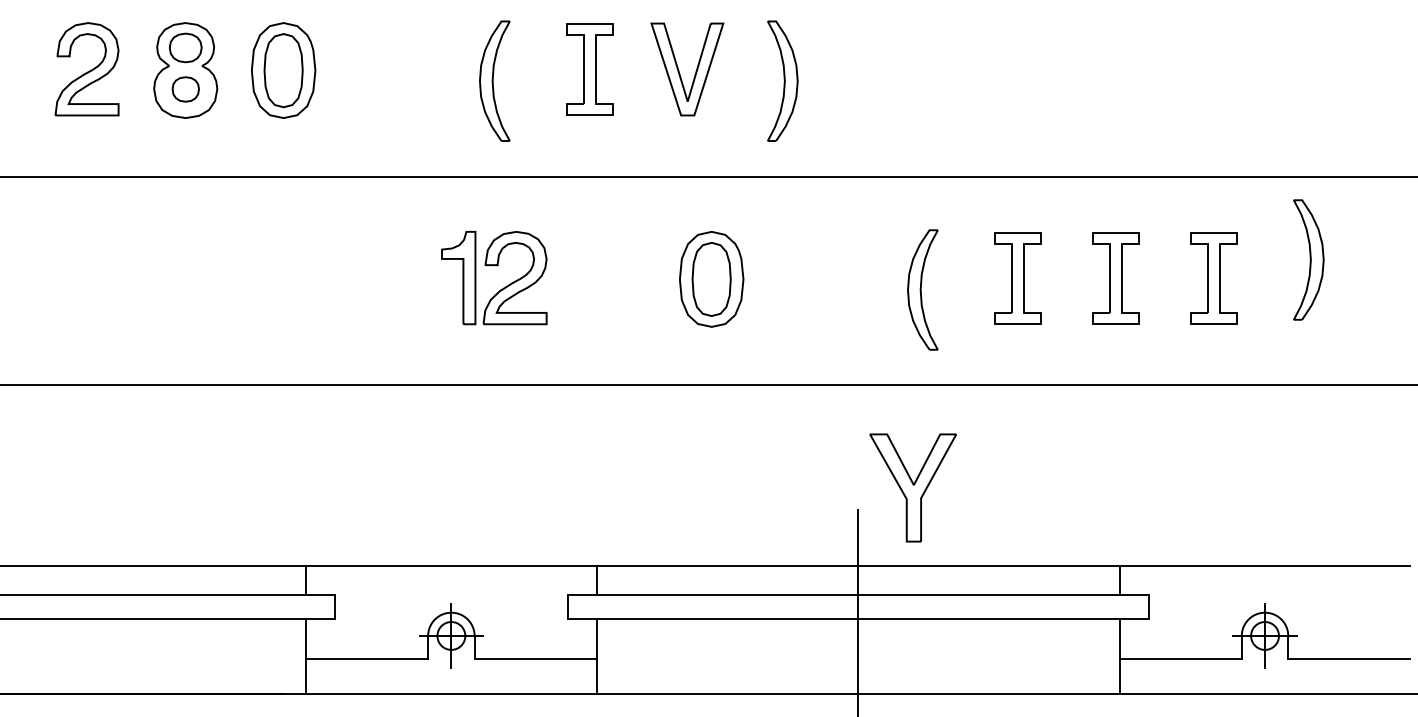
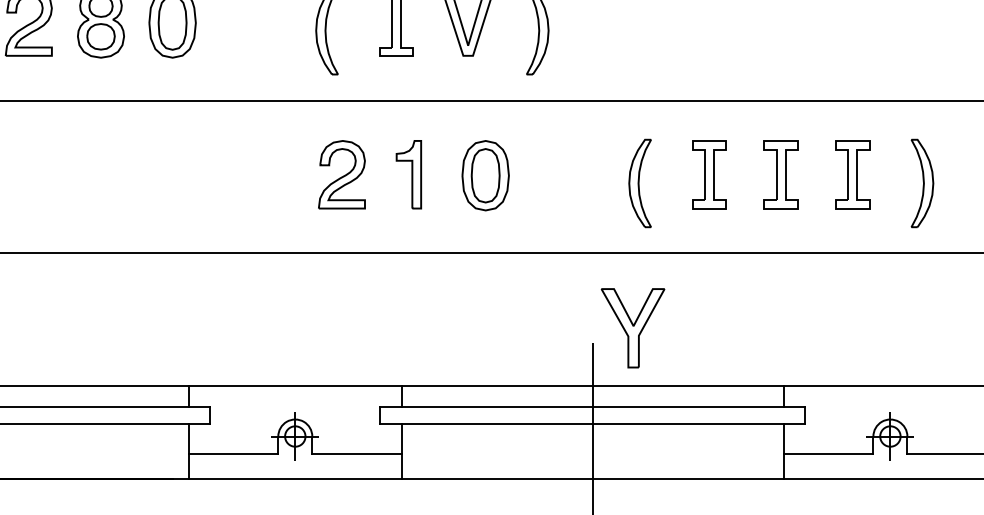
part: (185, 89) -> (100, 36), size x1.43
part: (1308, 259) -> (922, 183), moved
part: (458, 278) -> (408, 175), moved

